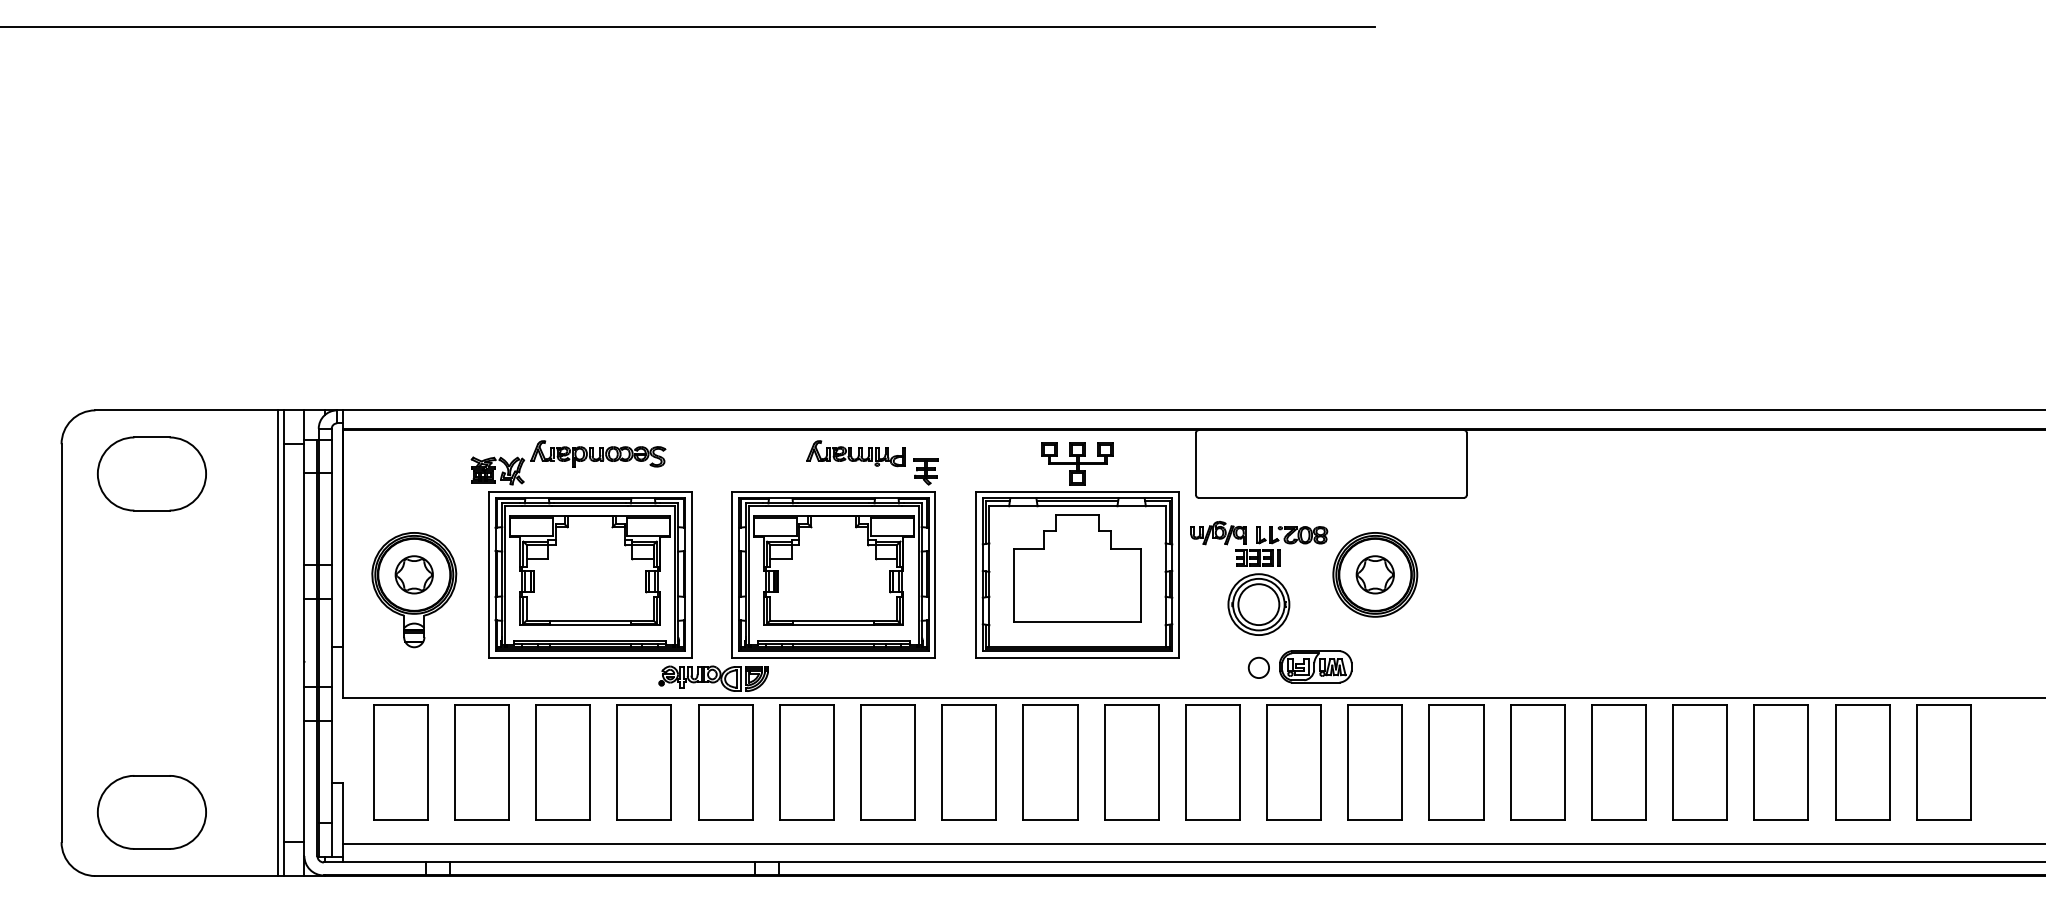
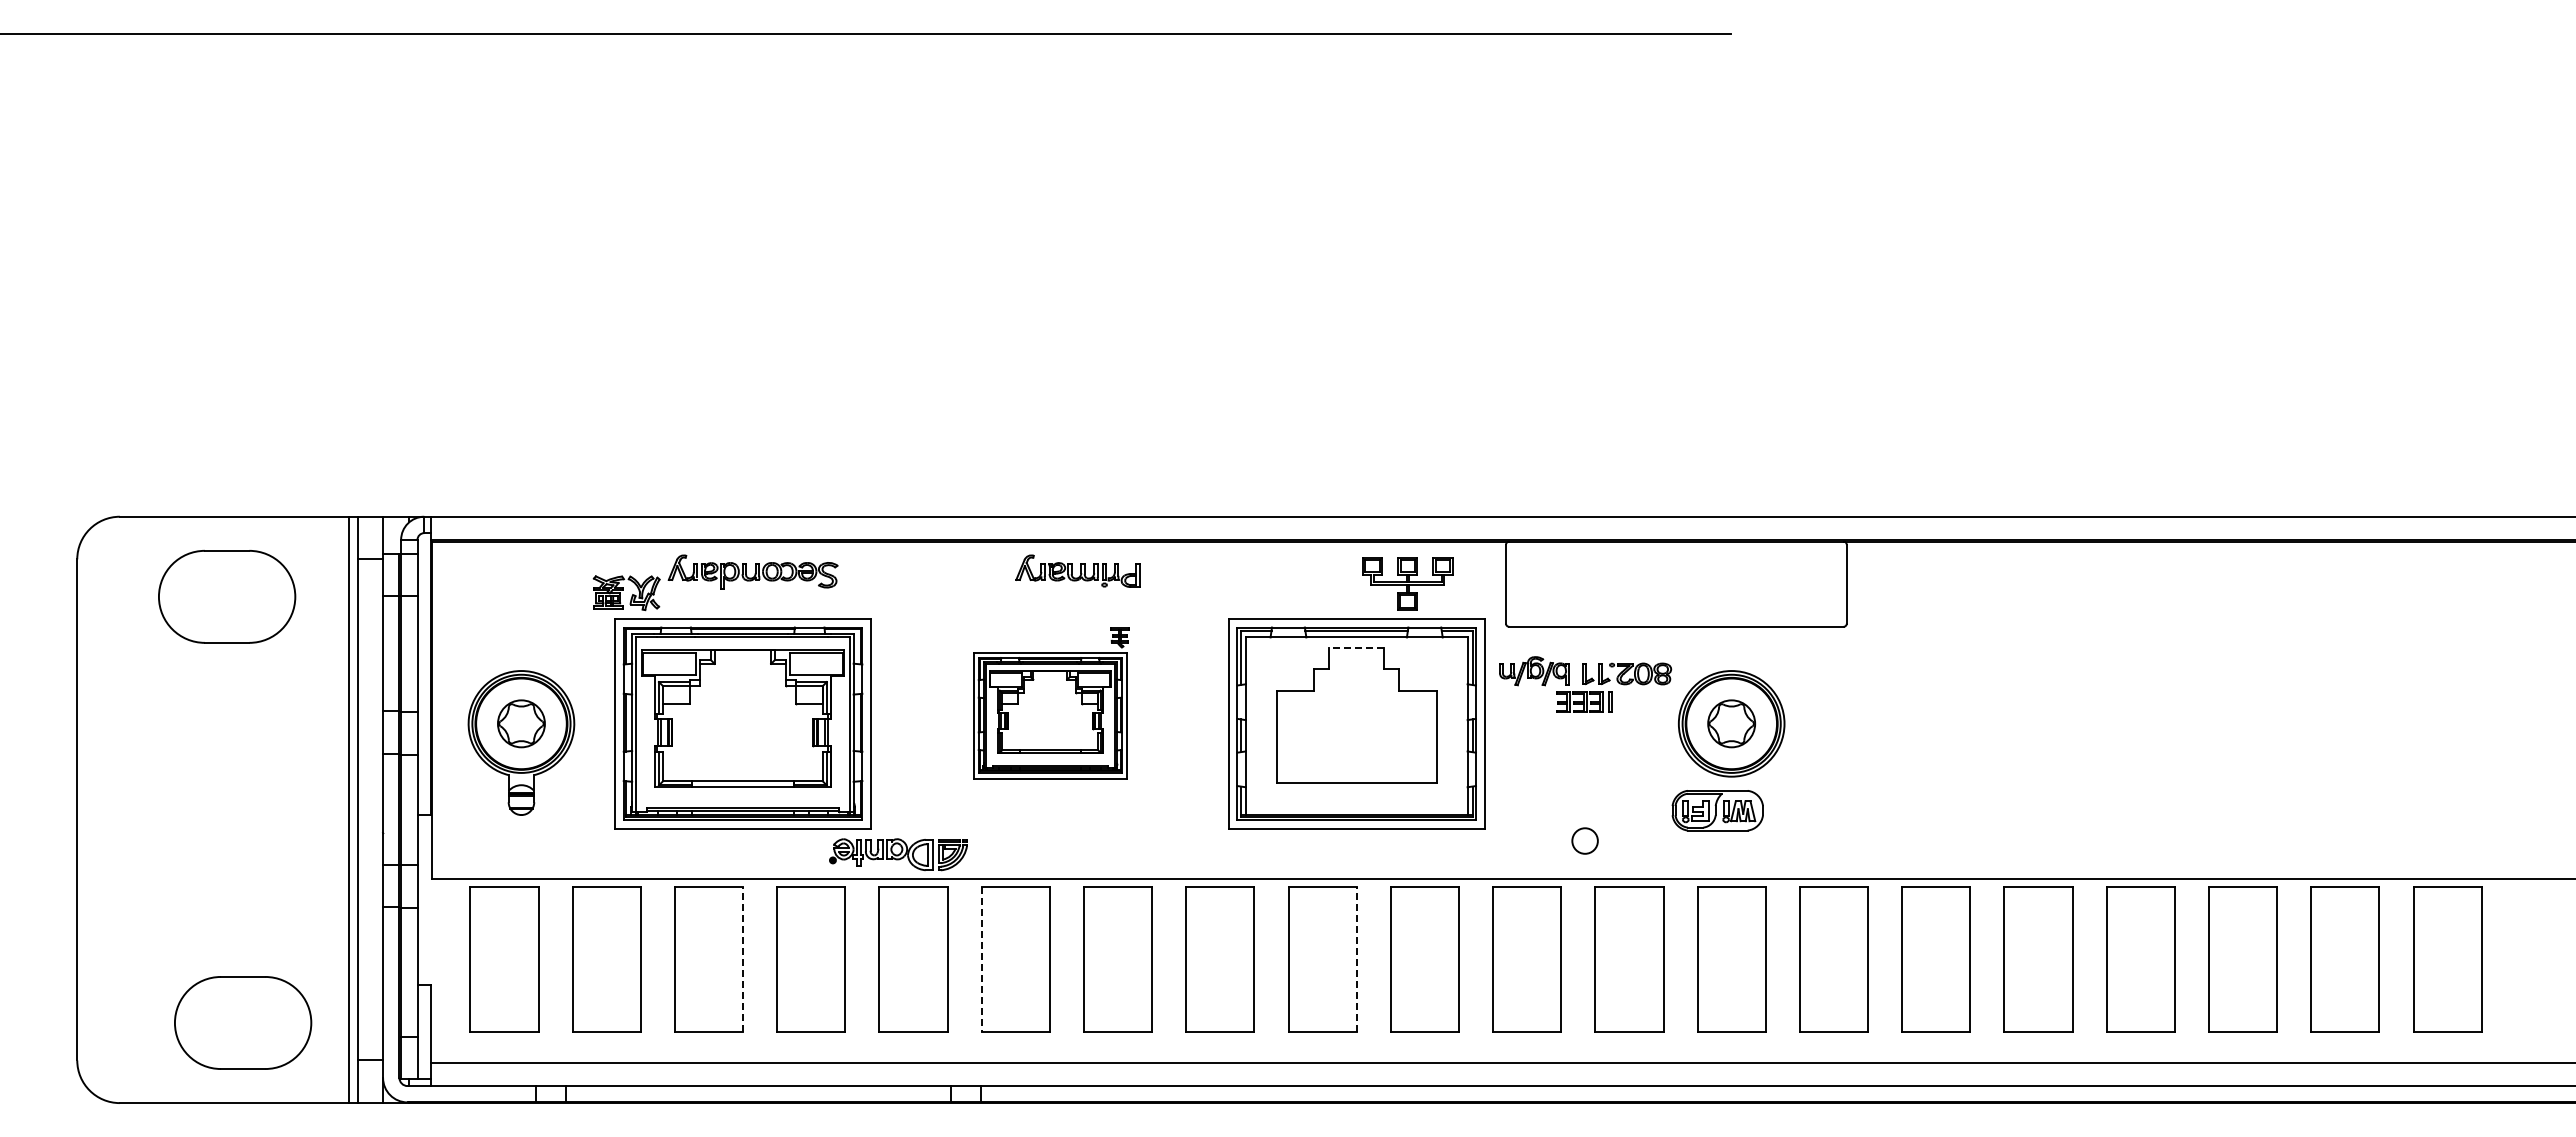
part: (1077, 463) -> (1407, 583), moved
part: (152, 473) -> (227, 596), moved
line: (1077, 515) -> (1356, 648), solid -> dashed
part: (834, 558) -> (1050, 703), size x0.6
part: (1258, 604) -> (1584, 761), removed
part: (1315, 666) -> (1717, 810), moved
line: (590, 761) -> (743, 959), solid -> dashed
line: (1077, 761) -> (1356, 959), solid -> dashed
line: (779, 762) -> (981, 960), solid -> dashed
part: (152, 812) -> (243, 1022), moved

